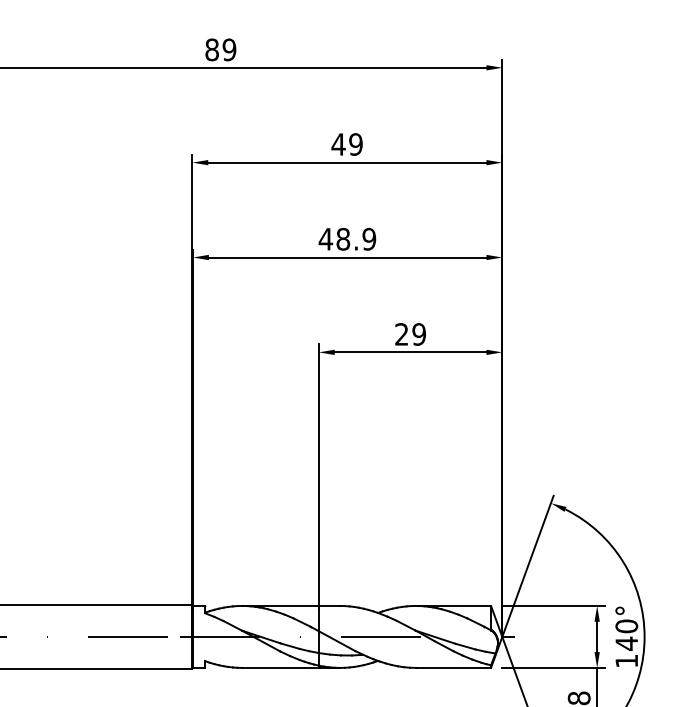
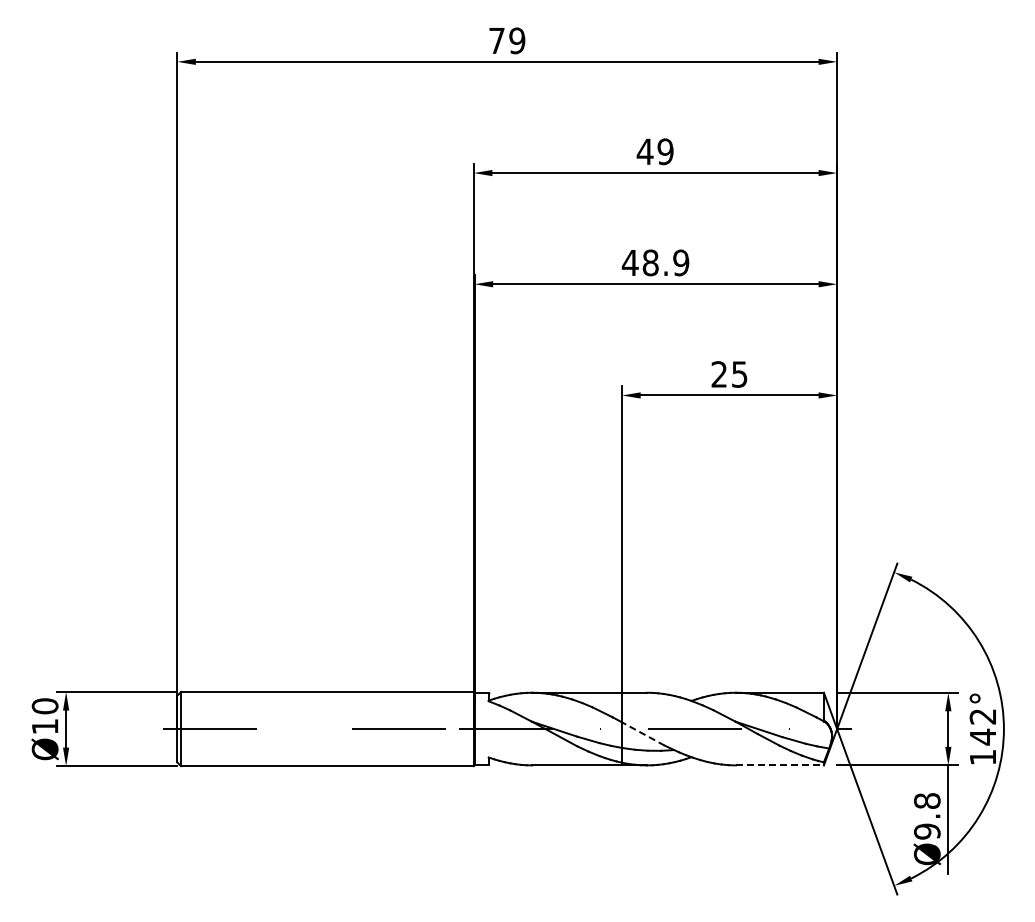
text: (211, 49) -> (496, 40), 89 -> 79
text: (419, 334) -> (739, 374), 29 -> 25
text: (626, 626) -> (982, 716), 140° -> 142°
line: (337, 640) -> (643, 733), solid -> dashed
line: (454, 668) -> (780, 765), solid -> dashed

